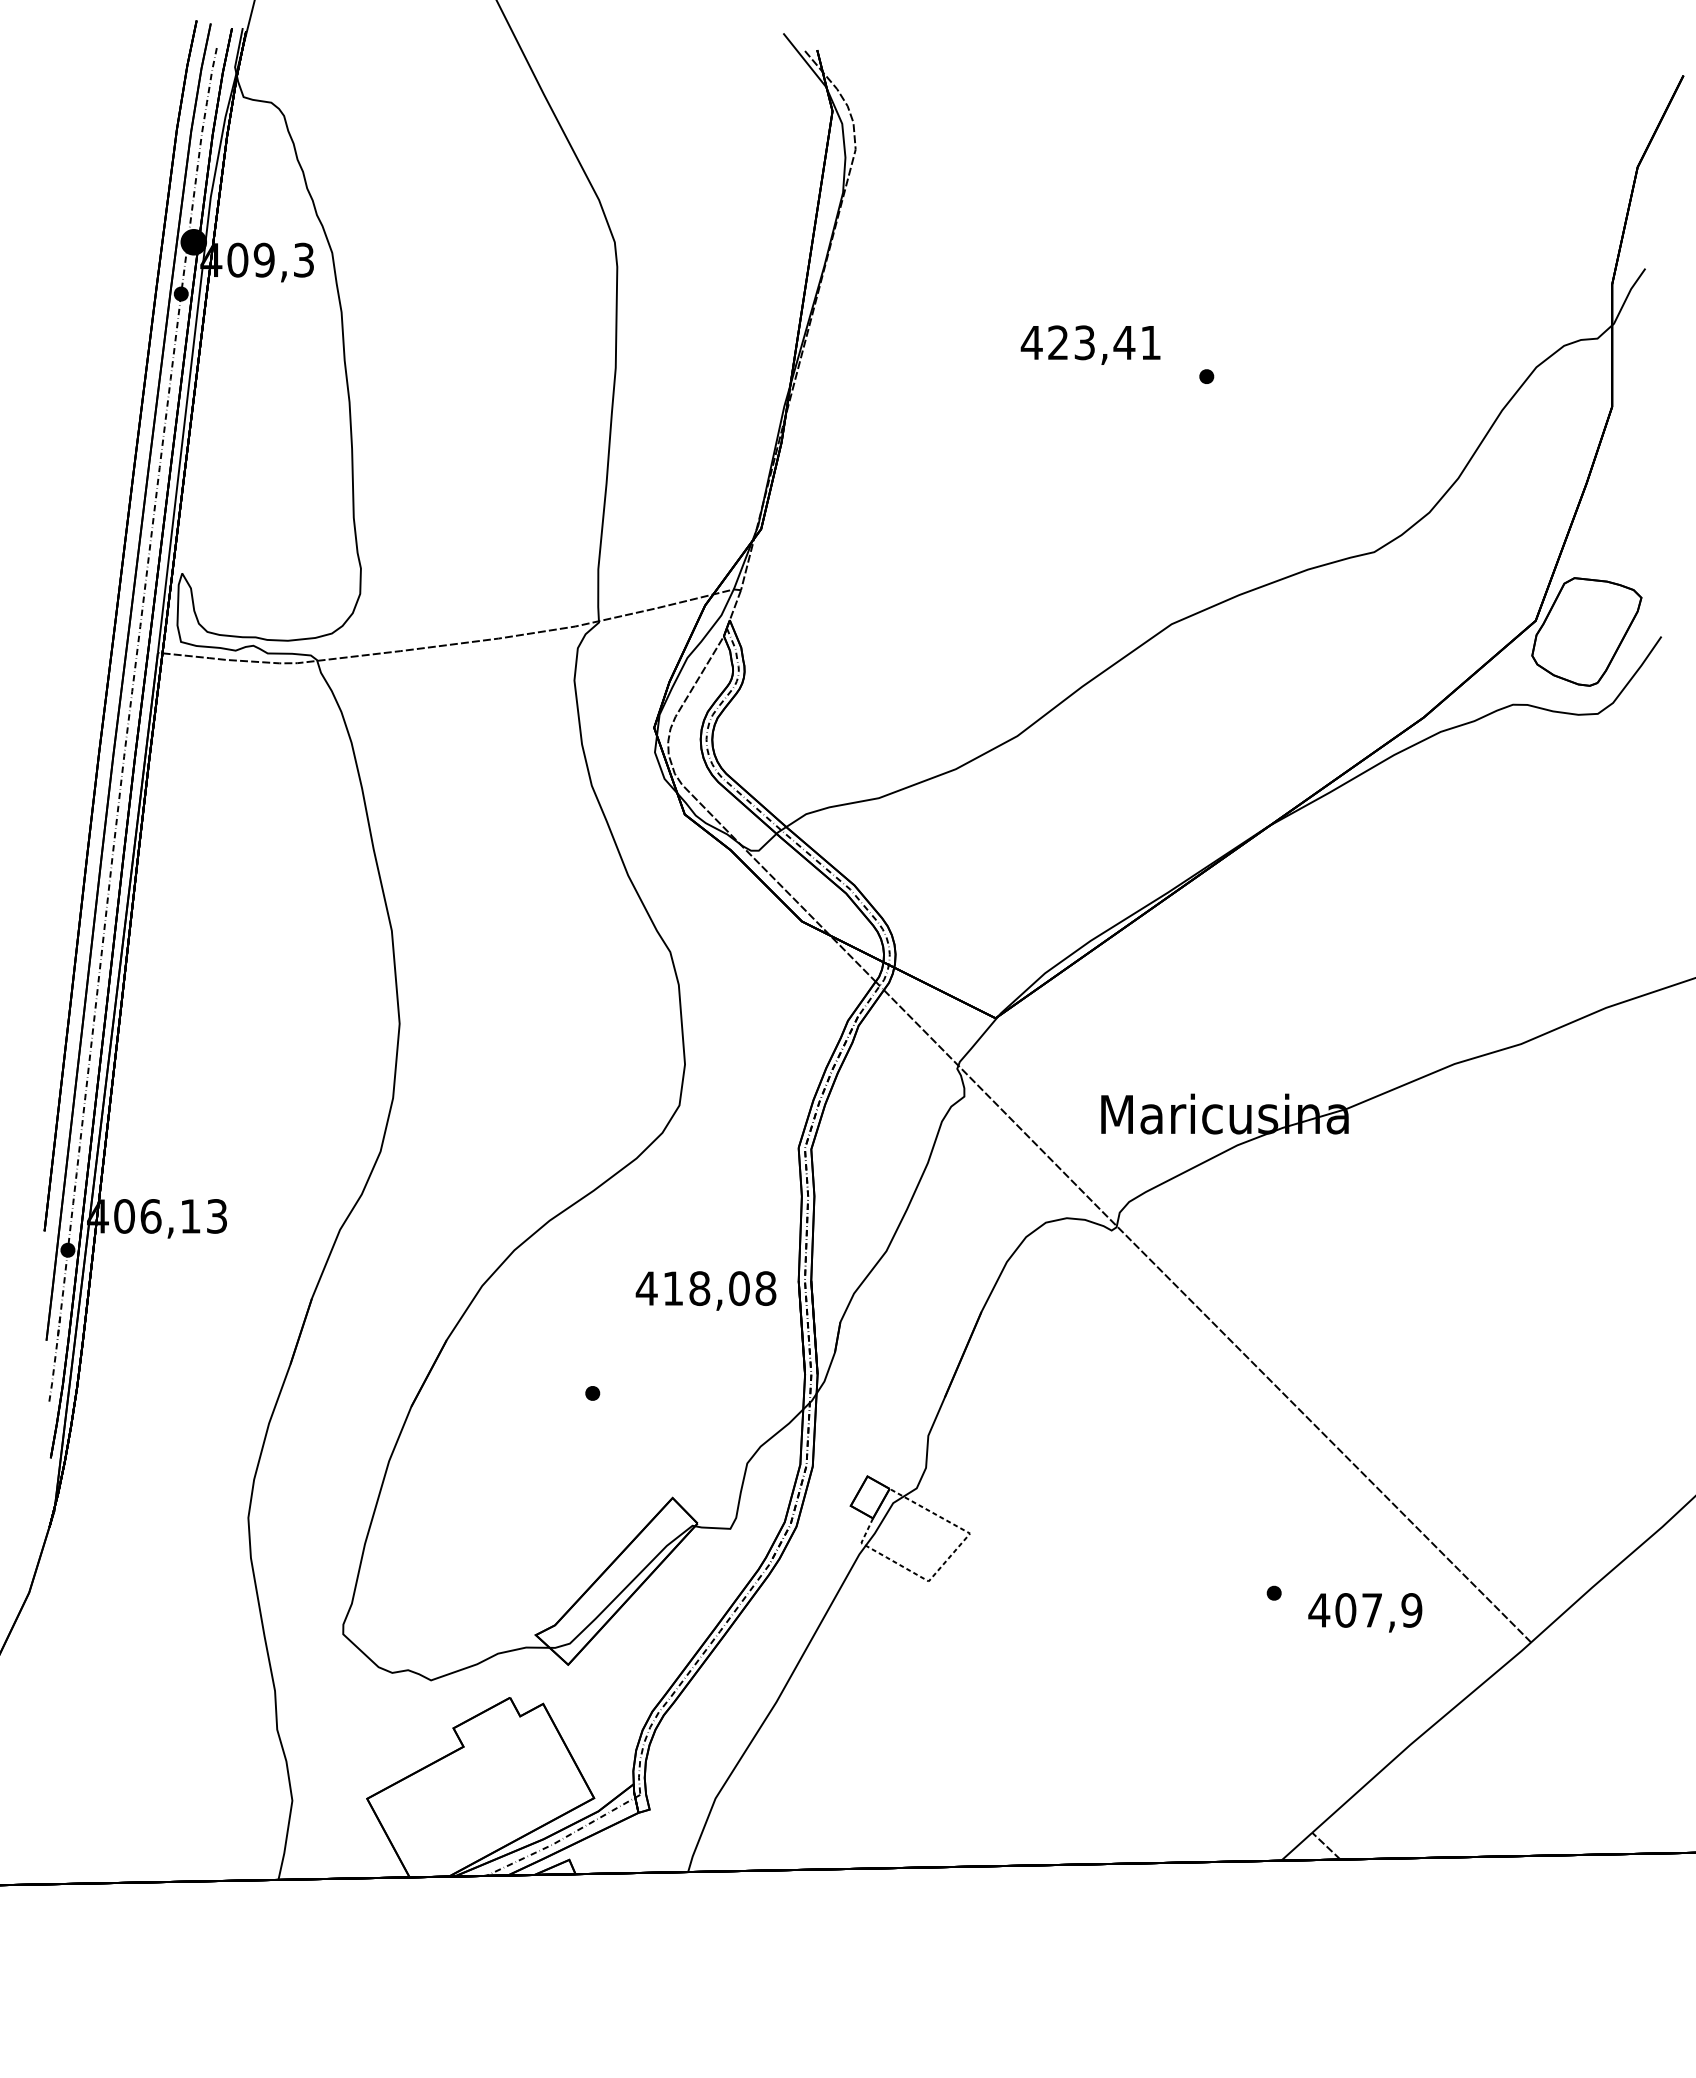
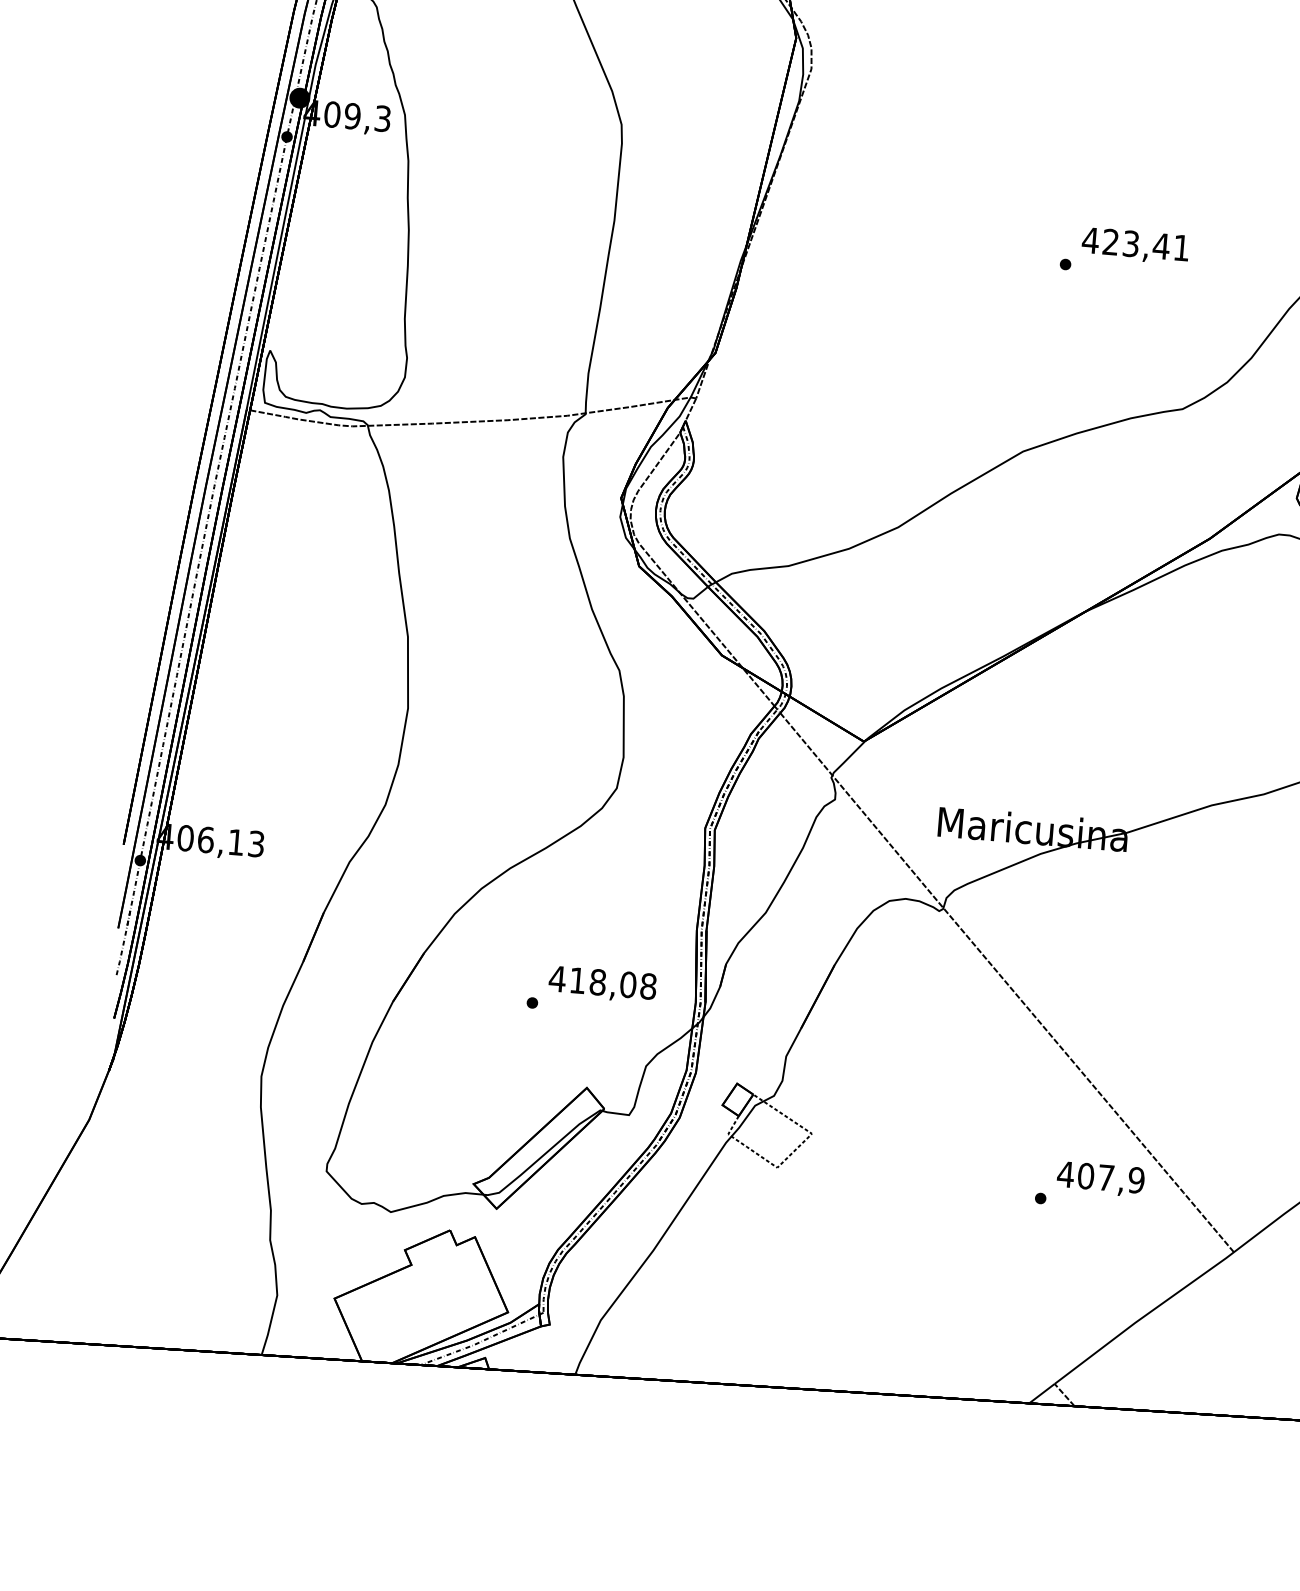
text: (1090, 344) -> (1135, 245), moved
text: (705, 1290) -> (602, 984), moved
text: (1365, 1612) -> (1100, 1179), moved

